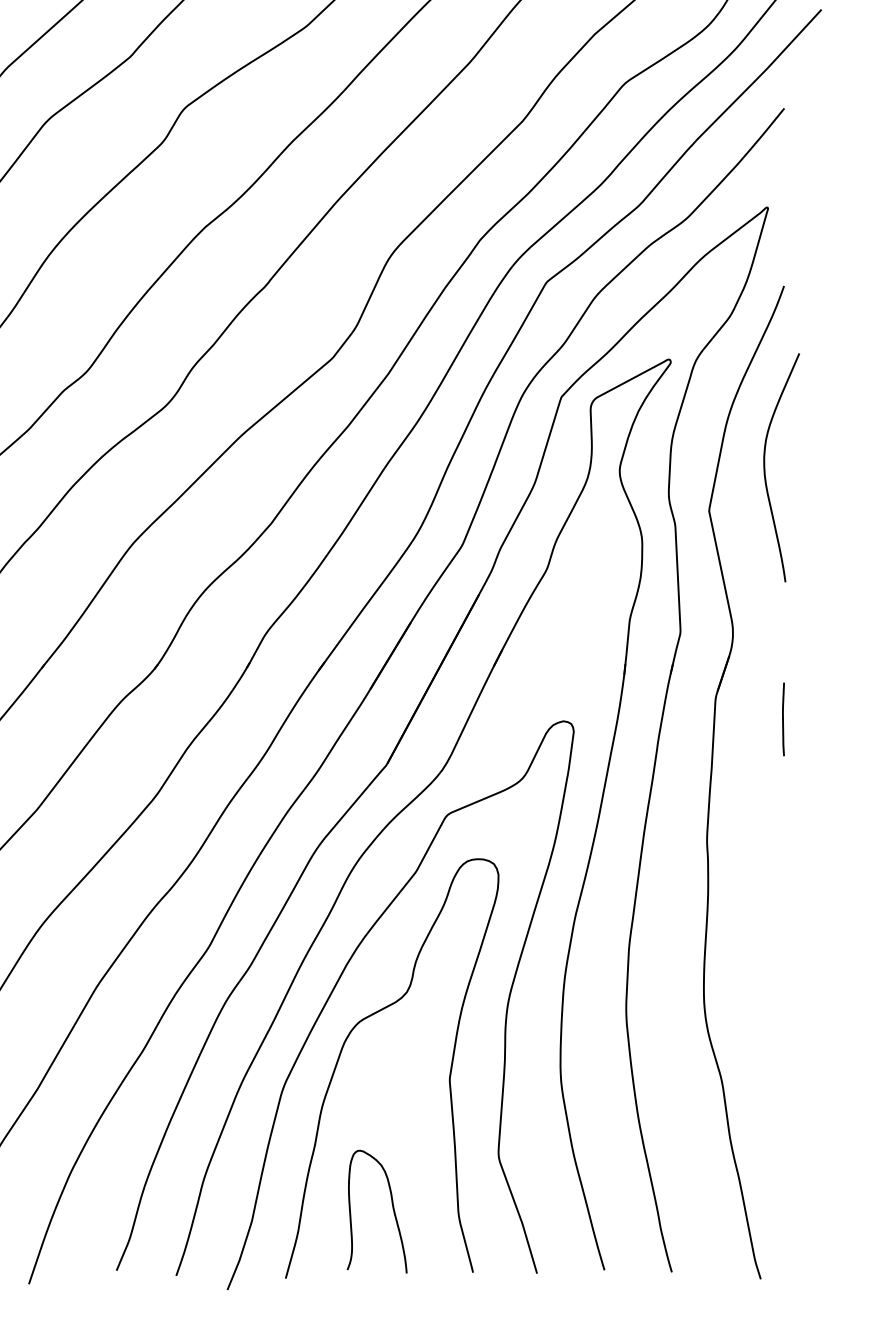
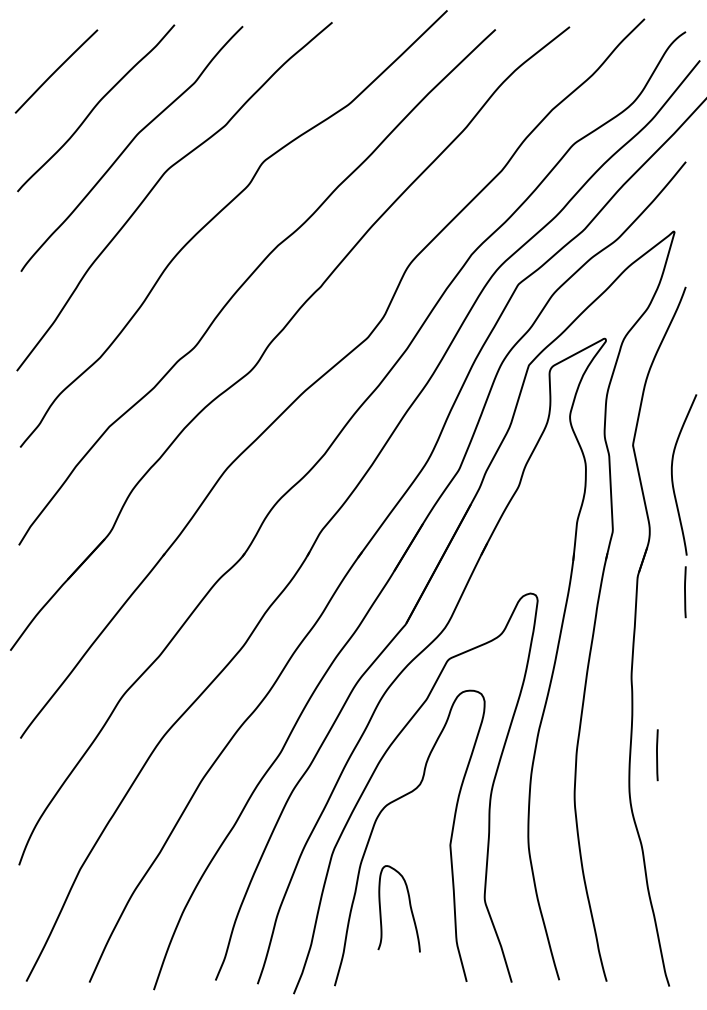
curve: (765, 467) -> (672, 474), moved
line: (743, 951) -> (657, 755), added
curve: (391, 1208) -> (409, 906), moved

